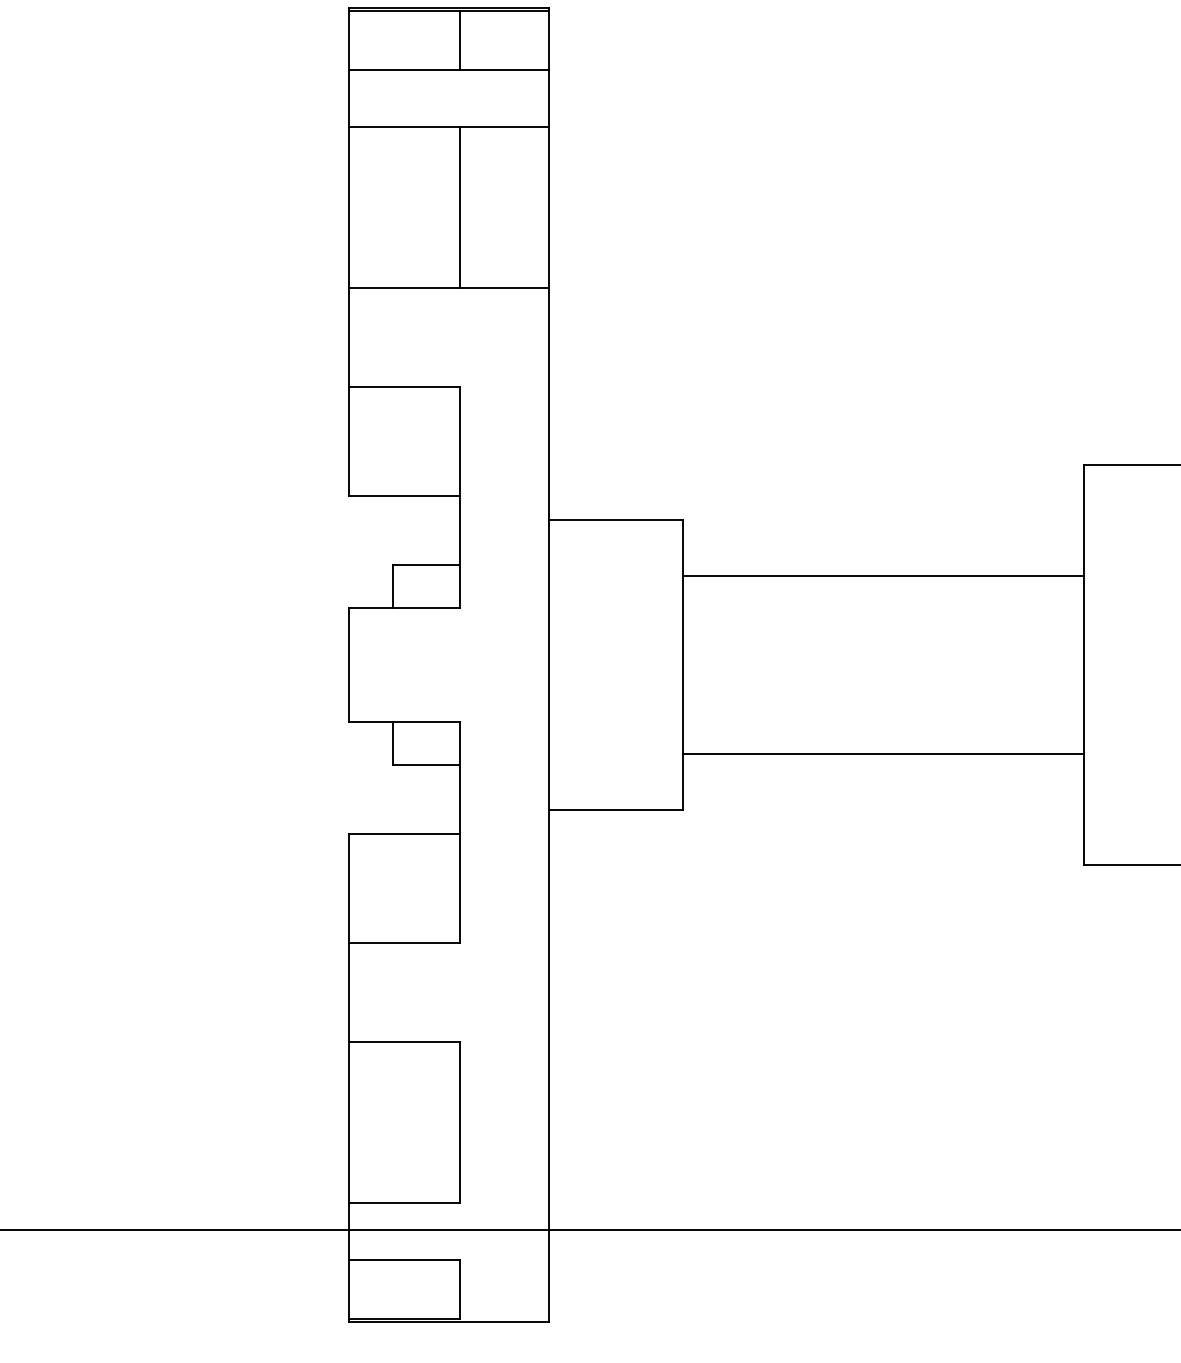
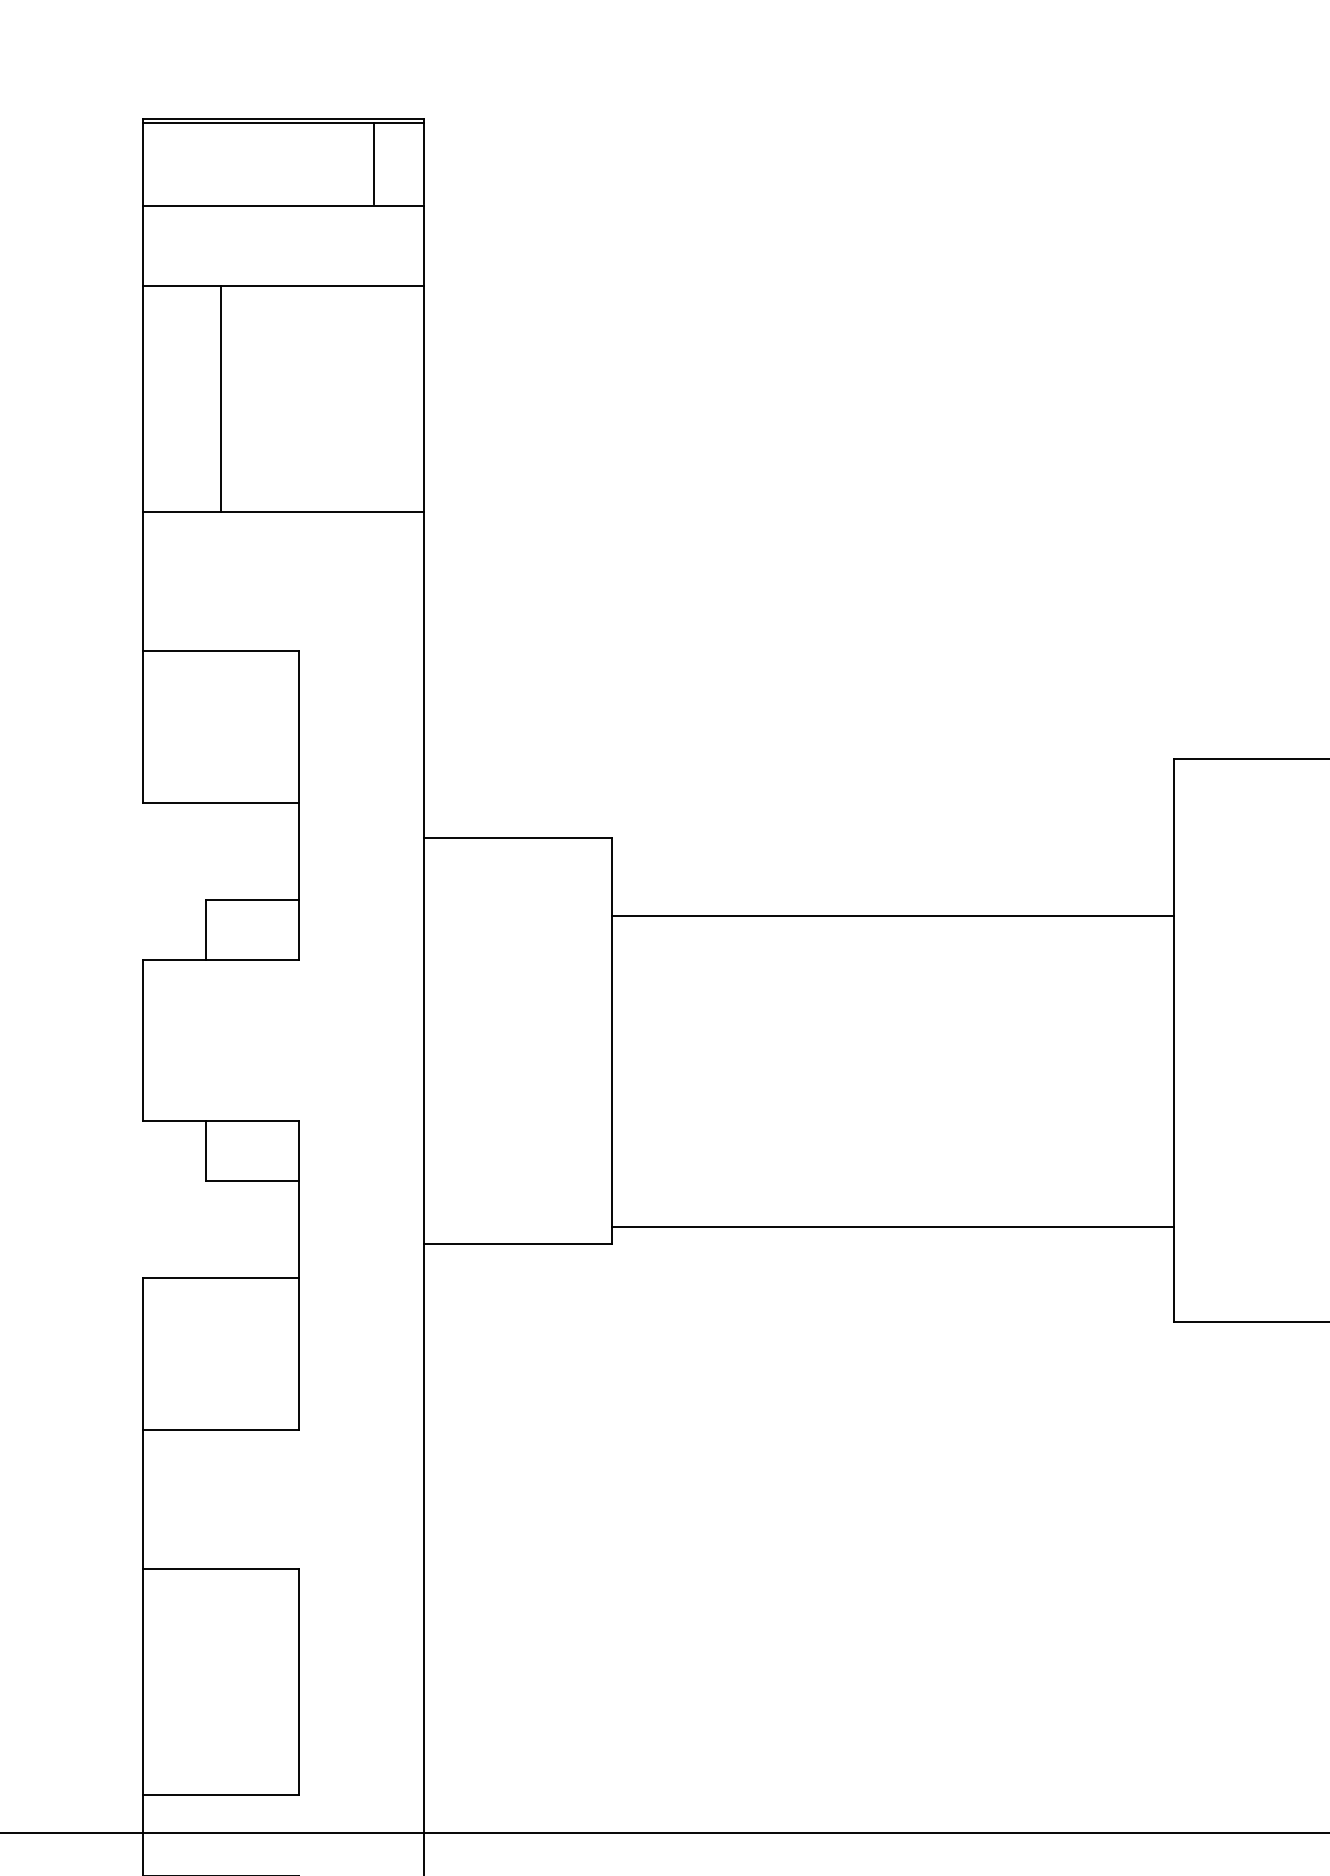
line: (459, 39) -> (373, 163), moved
line: (459, 207) -> (220, 398), moved
line: (882, 754) -> (892, 1227), moved

